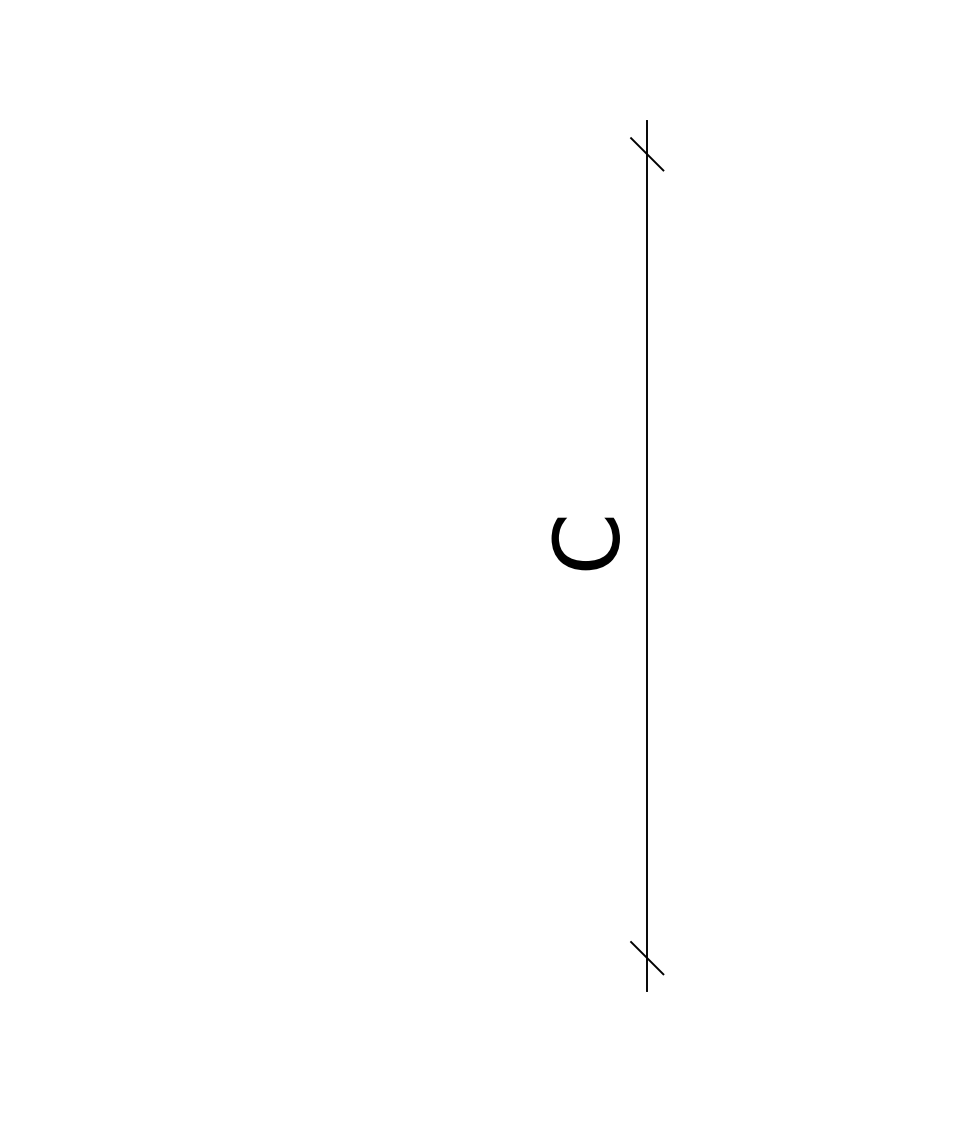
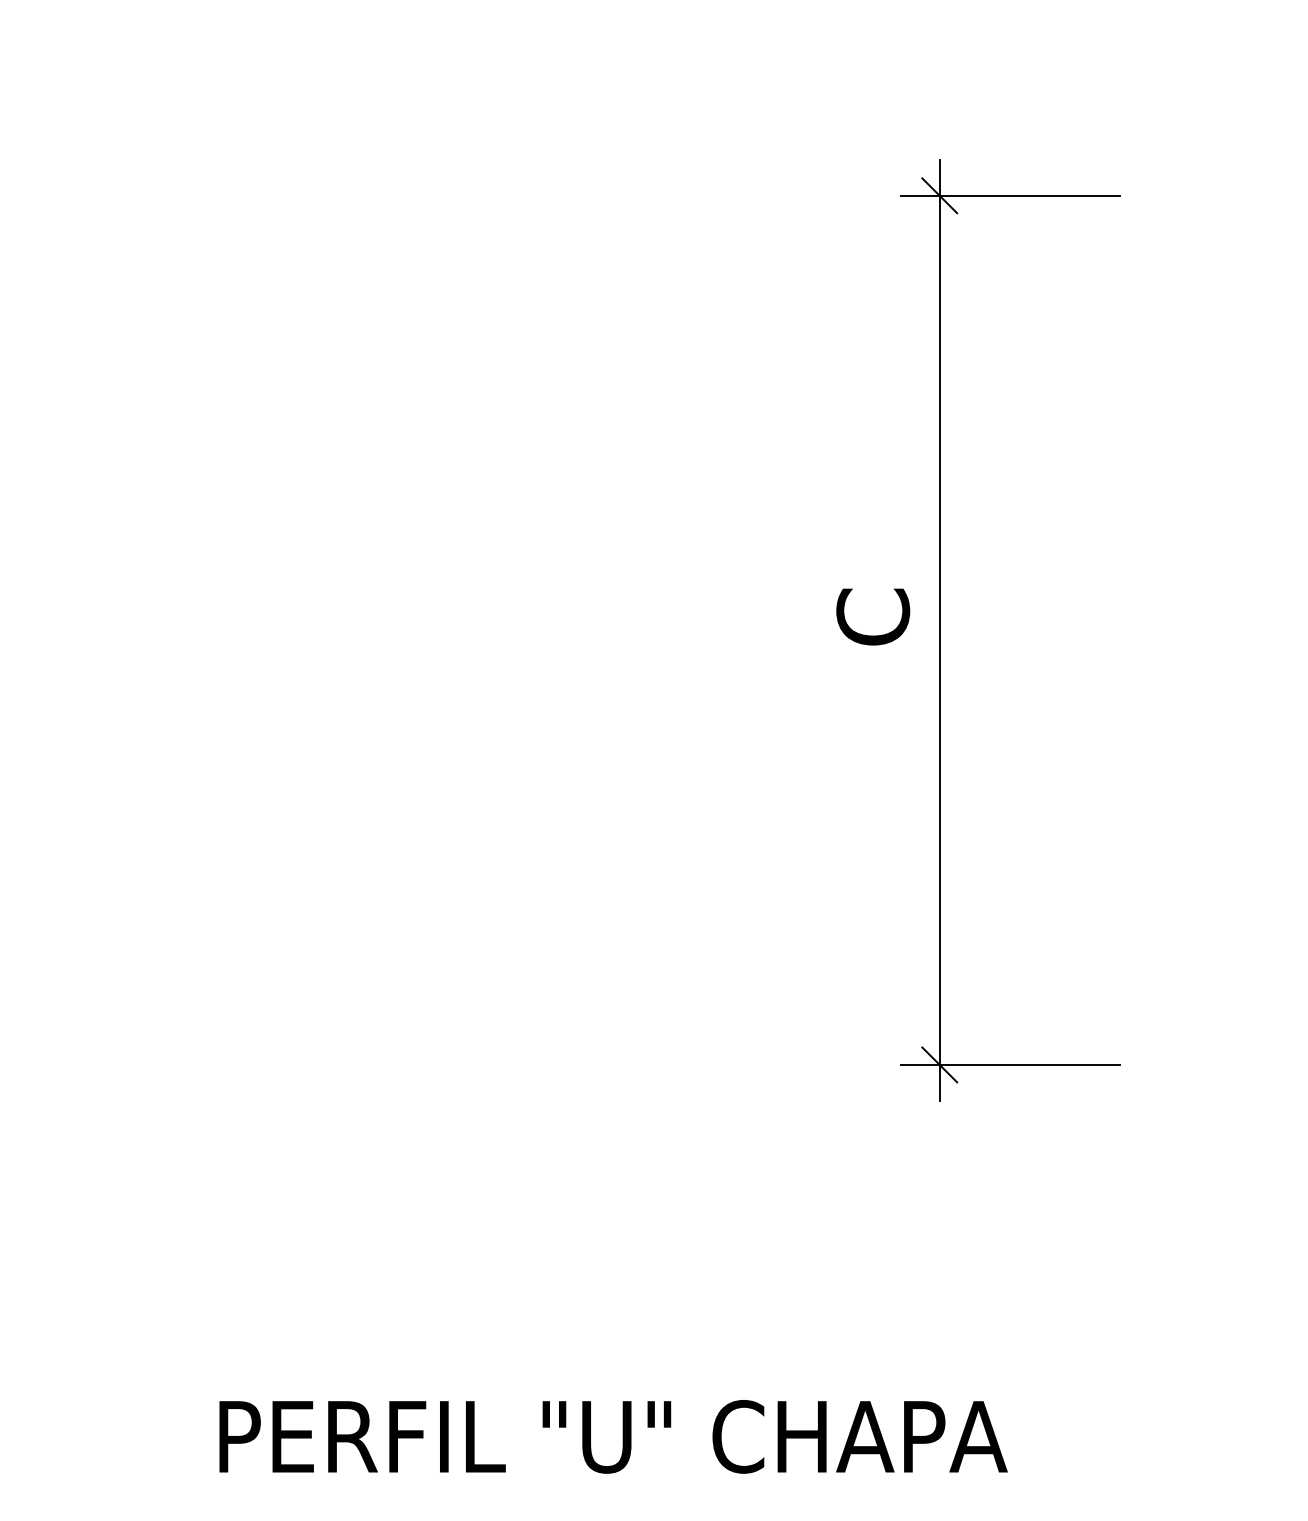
line: (712, 154) -> (1010, 195), added
line: (712, 957) -> (1010, 1064), added

